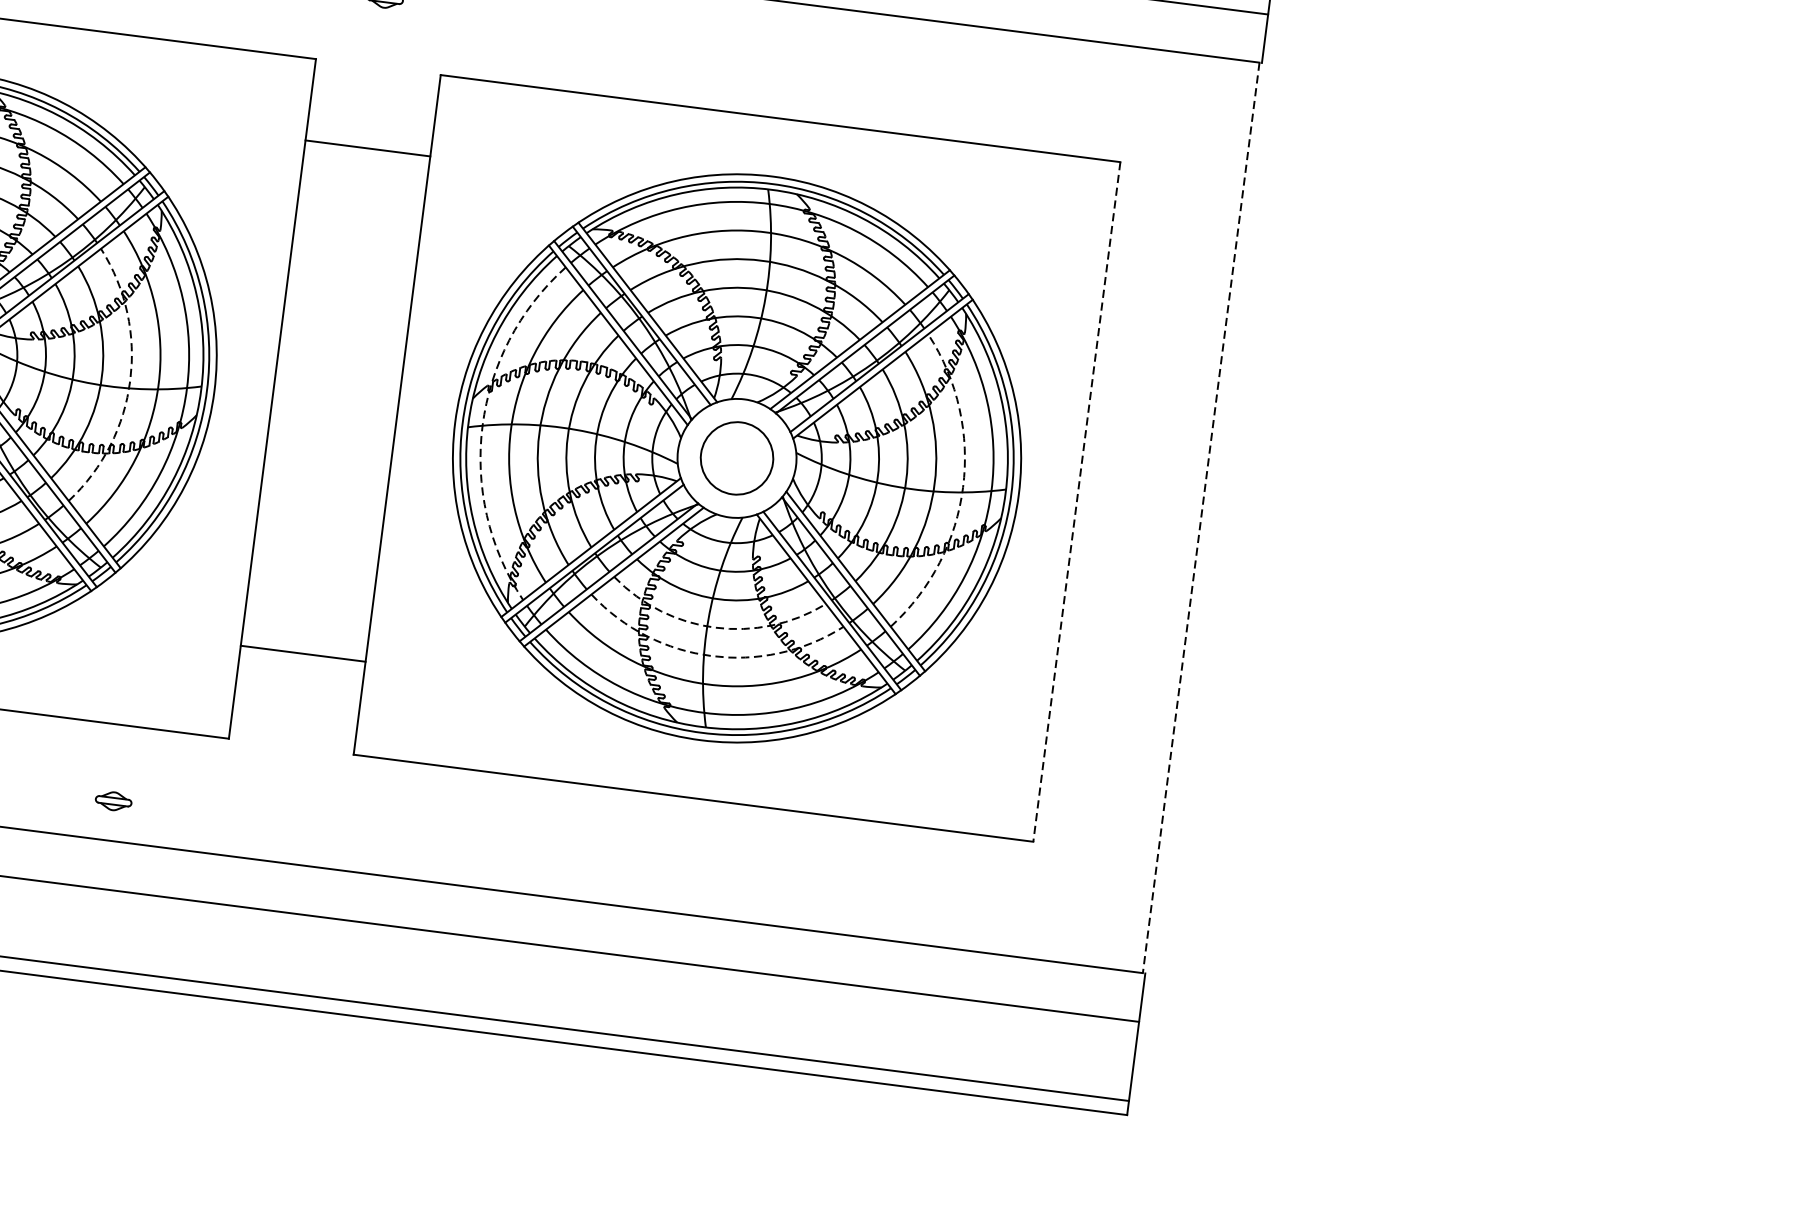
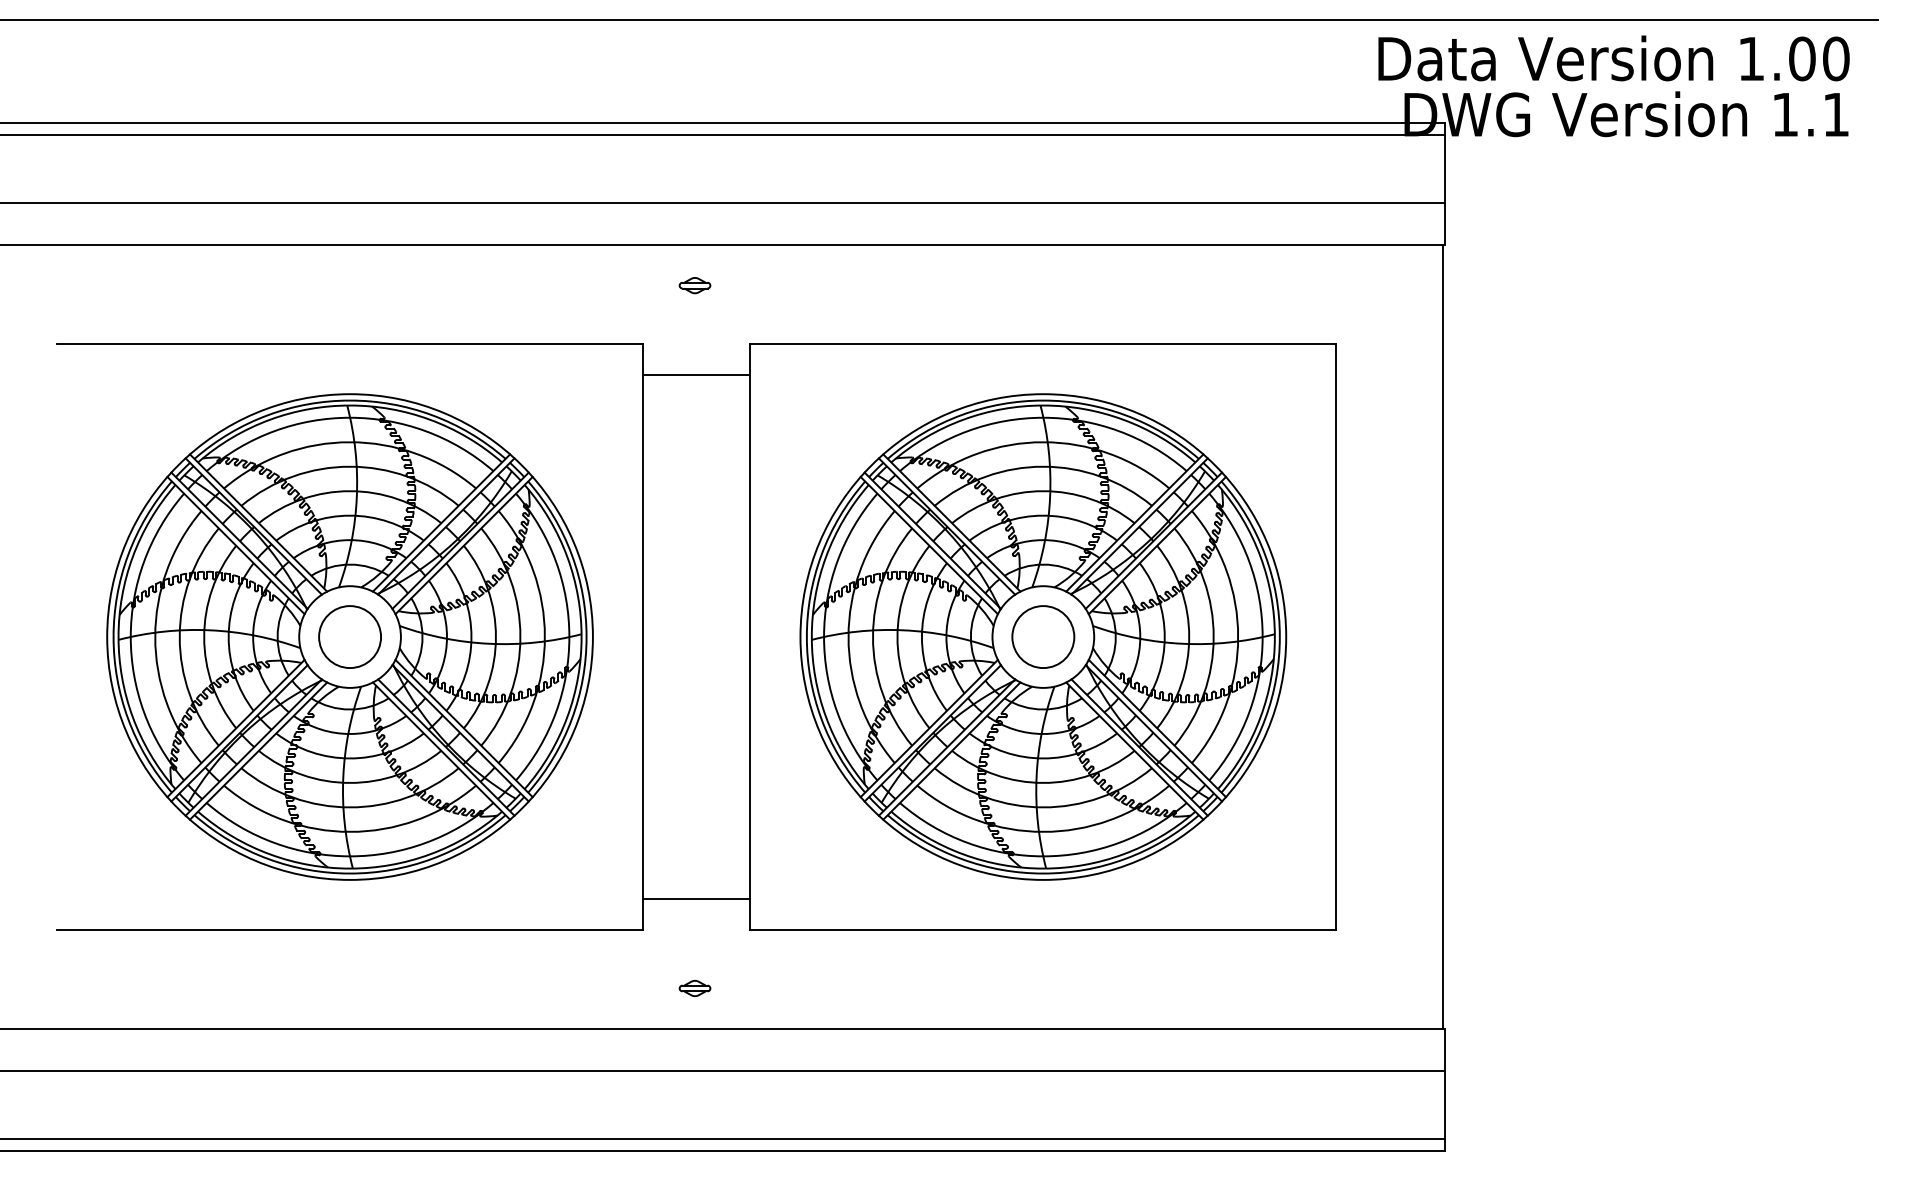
line: (367, 148) -> (696, 375), moved
arc: (130, 381) -> (520, 637), dashed -> solid
arc: (483, 426) -> (824, 637), dashed -> solid
arc: (963, 487) -> (1238, 637), dashed -> solid
line: (1077, 502) -> (1336, 637), dashed -> solid
line: (1201, 518) -> (1443, 637), dashed -> solid
arc: (715, 627) -> (1043, 782), dashed -> solid
line: (303, 653) -> (696, 898), moved
arc: (711, 656) -> (1043, 807), dashed -> solid
part: (113, 801) -> (694, 988), moved

